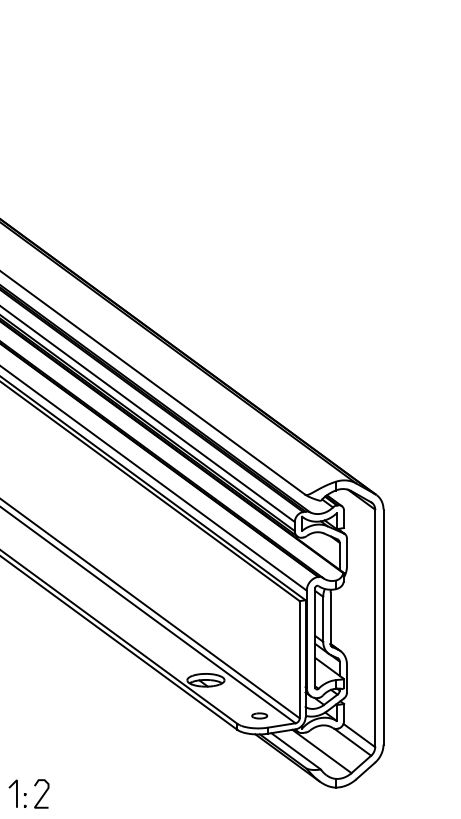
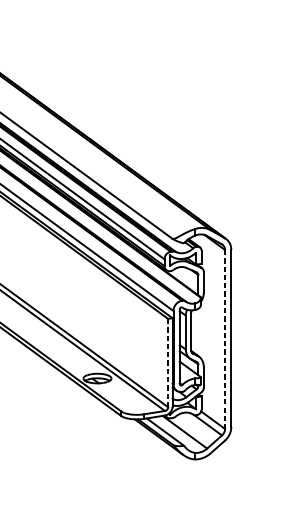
line: (375, 628) -> (225, 339), solid -> dashed
line: (299, 659) -> (167, 362), solid -> dashed
part: (259, 715) -> (137, 405), removed

